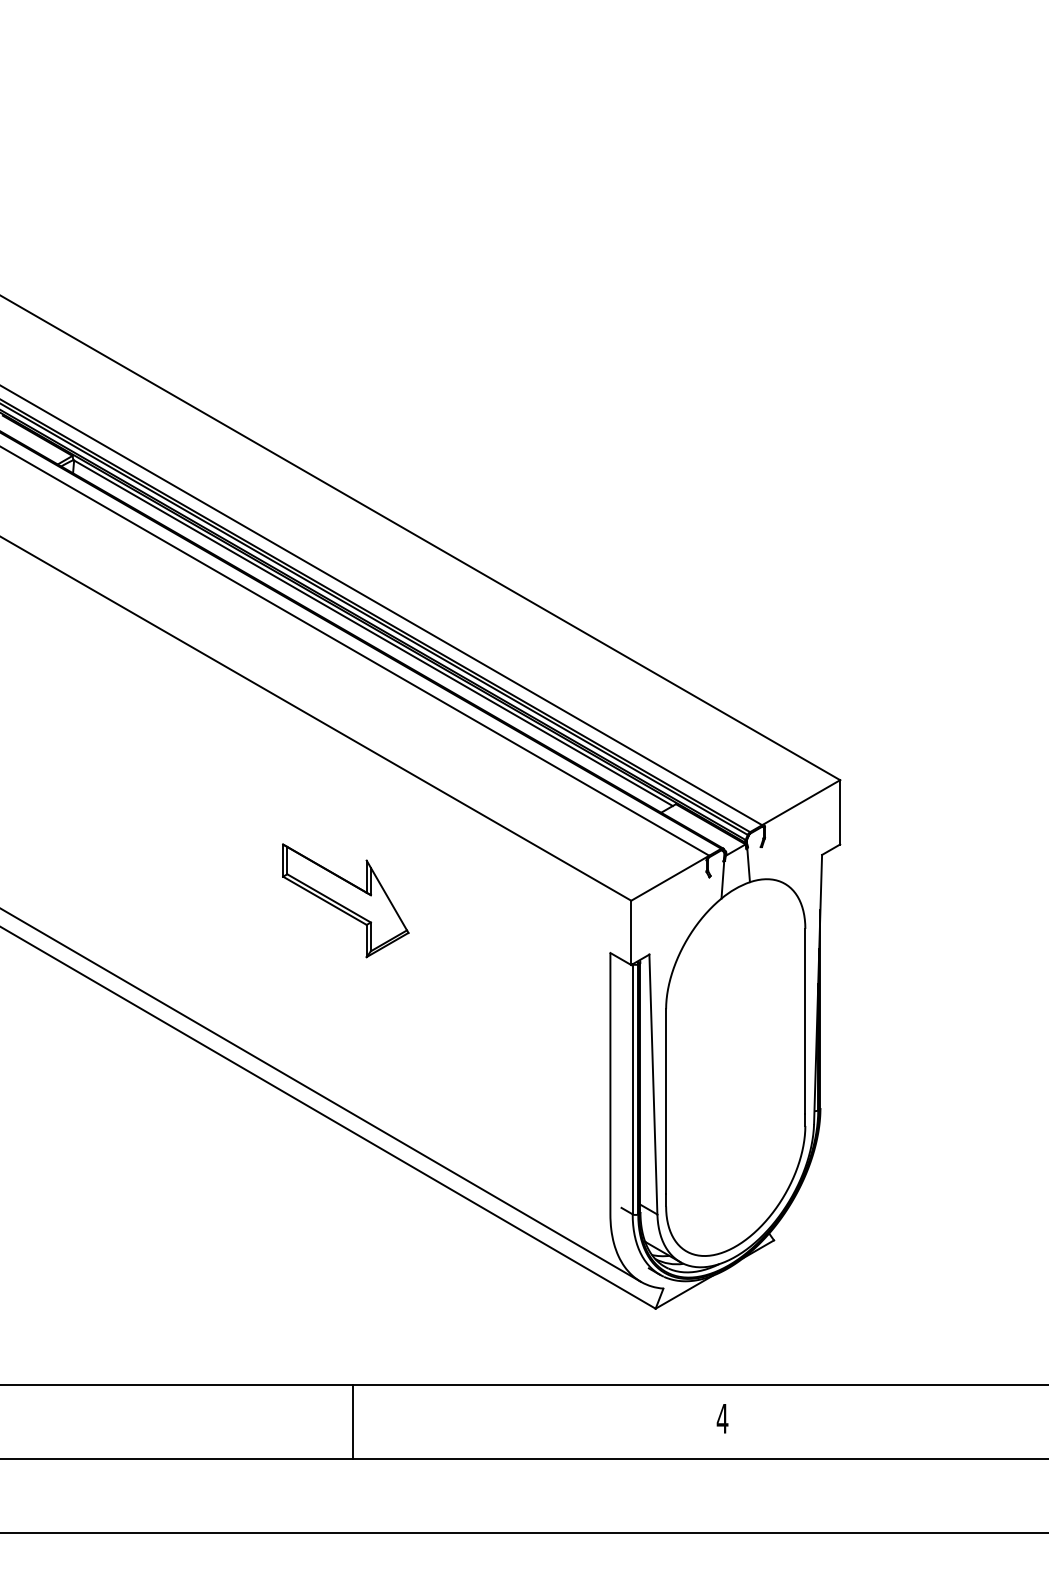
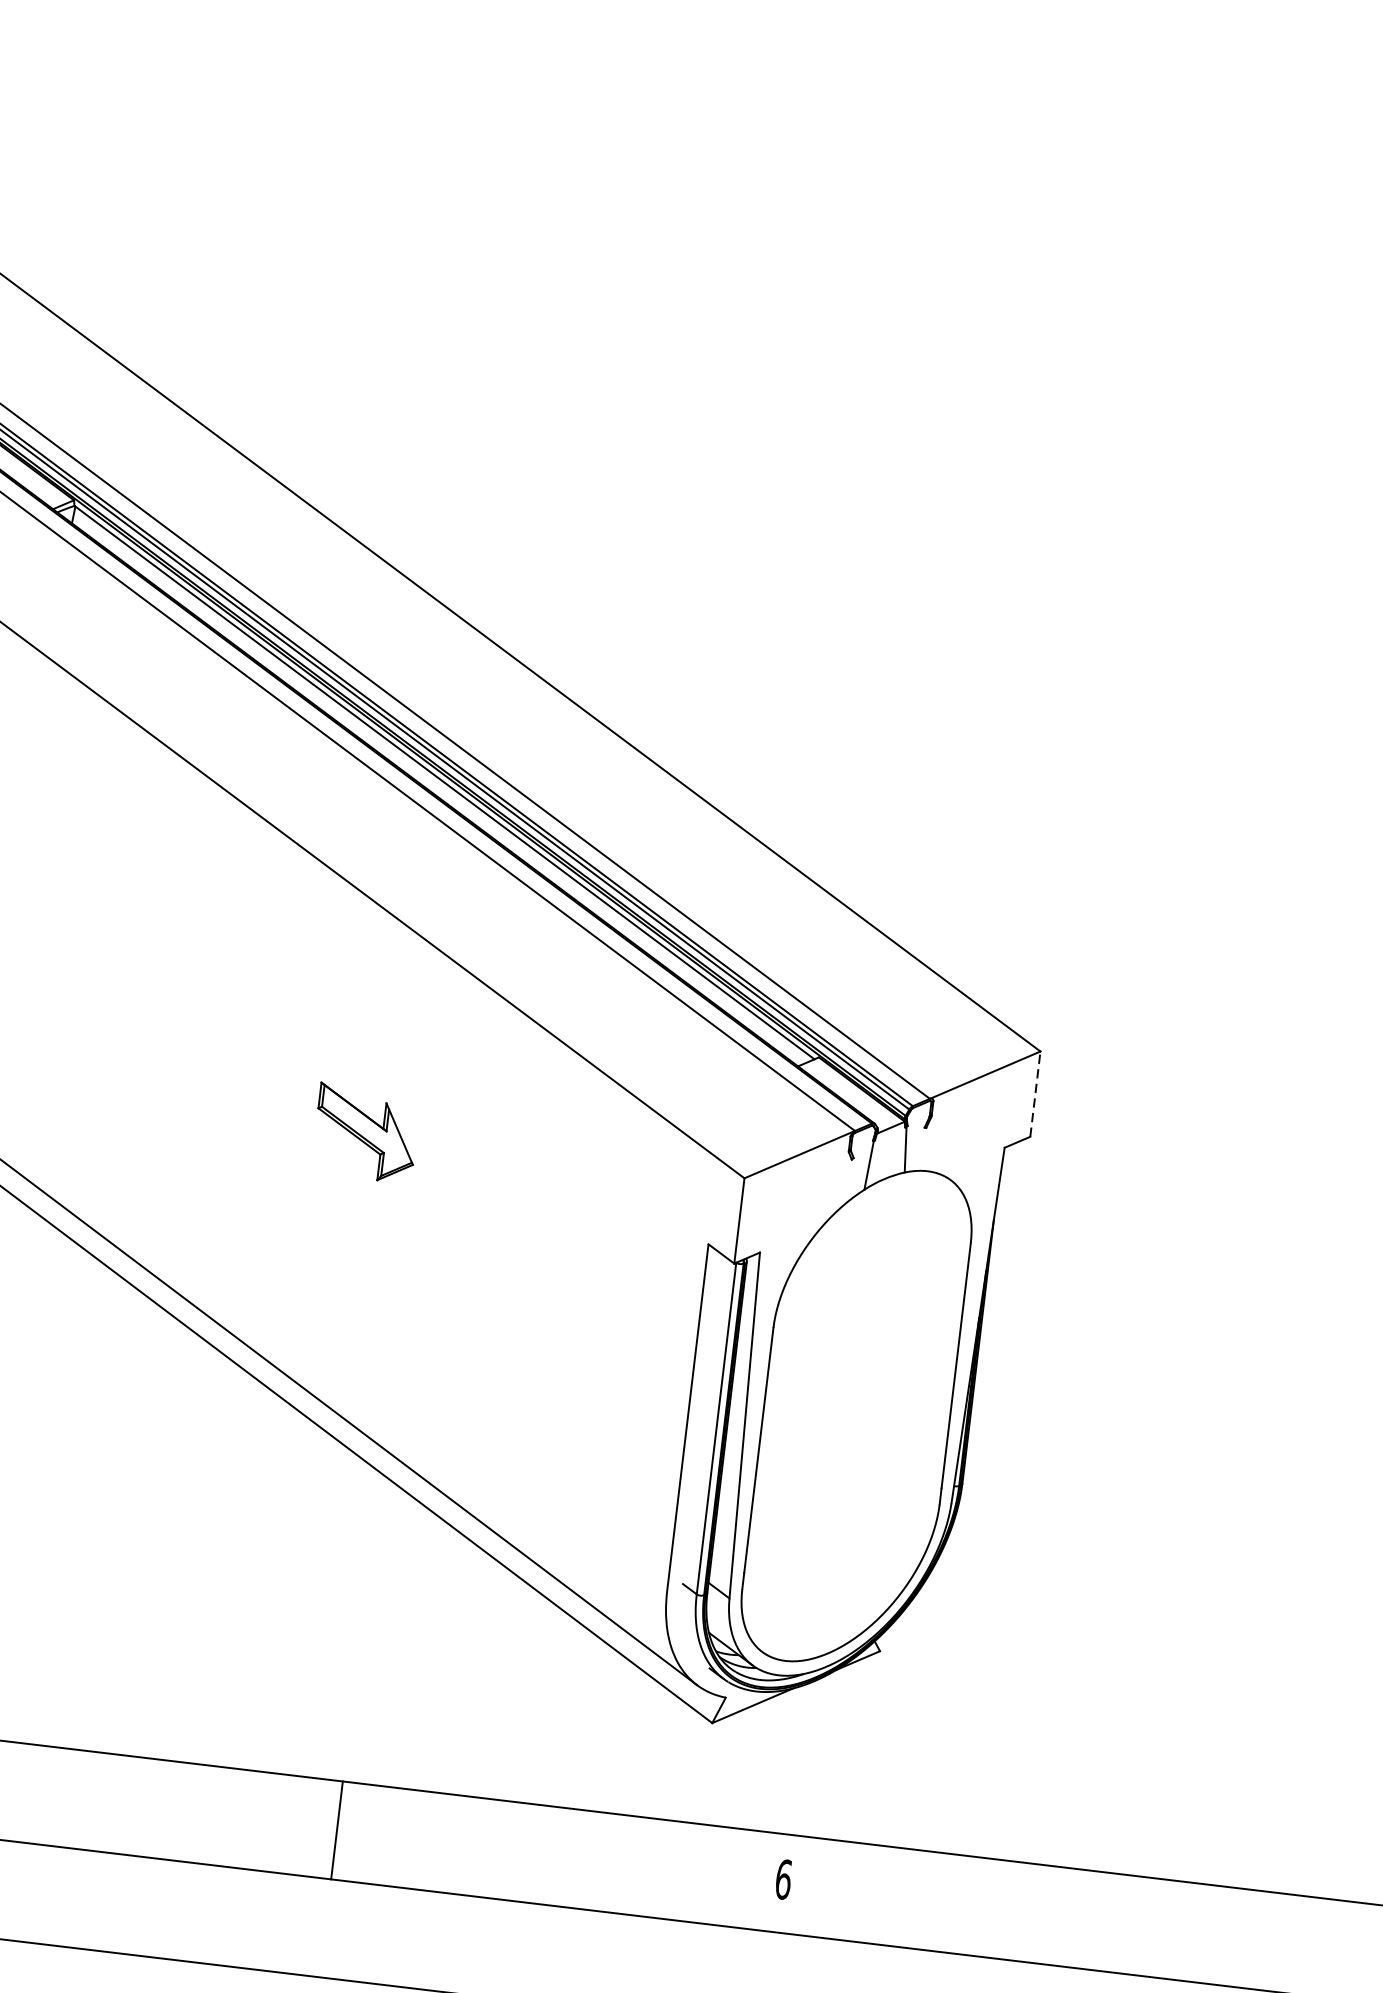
line: (840, 811) -> (1035, 1093), solid -> dashed
part: (345, 900) -> (365, 1132), size x0.6
text: (722, 1418) -> (783, 1879), 4 -> 6
line: (353, 1421) -> (337, 1830), moved

